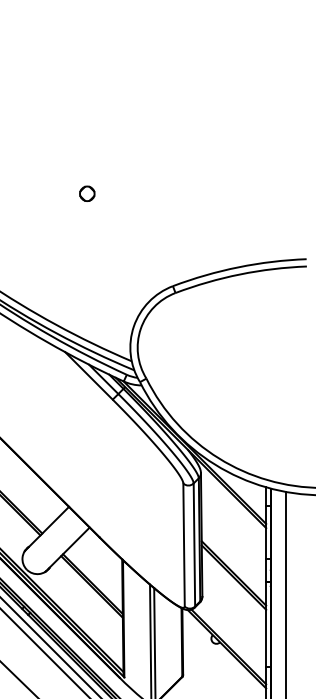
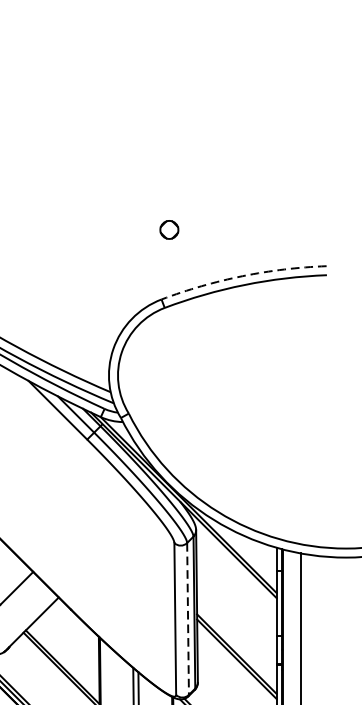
circle: (87, 193) -> (169, 229), moved
arc: (238, 267) -> (242, 276), solid -> dashed
line: (194, 544) -> (188, 618), solid -> dashed

